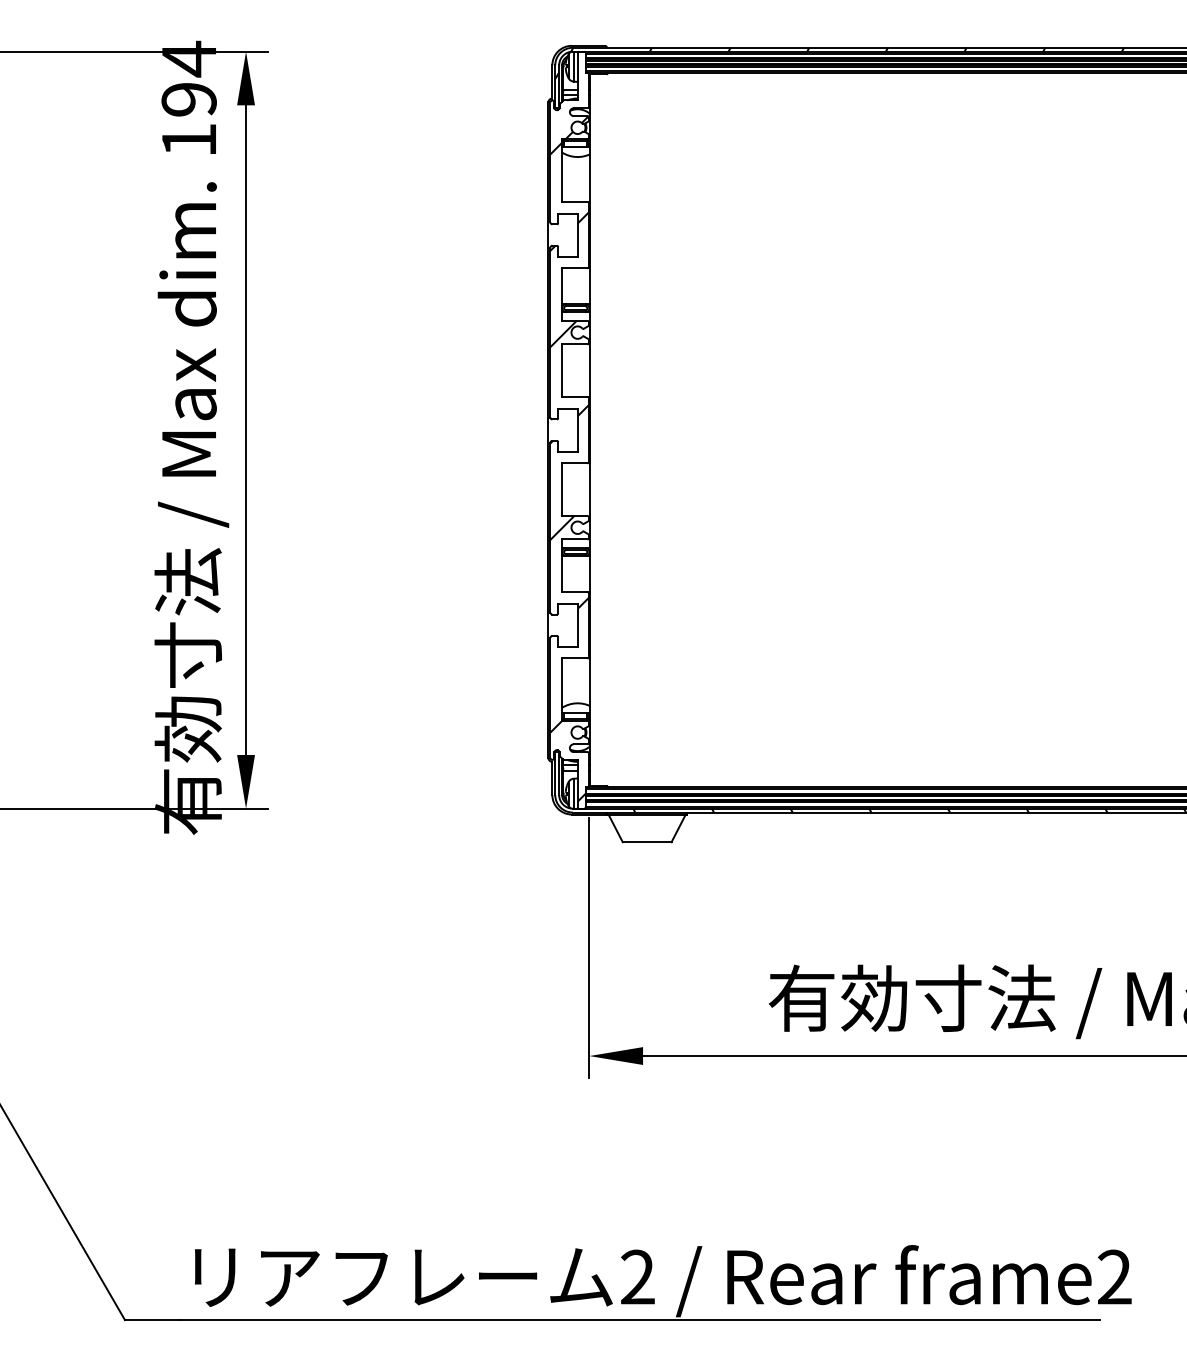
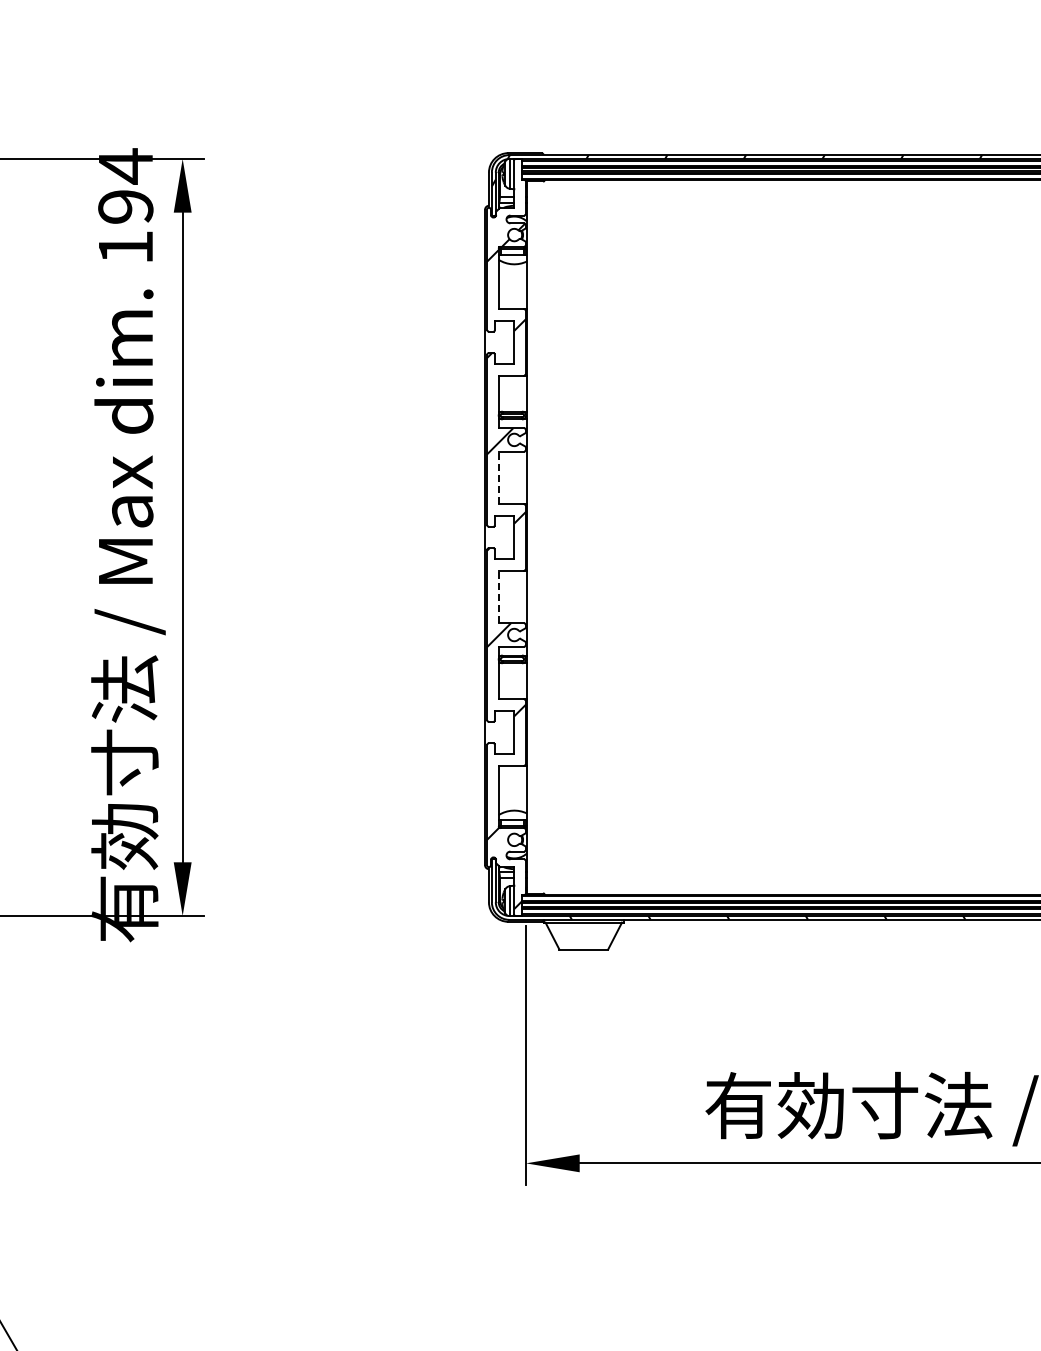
line: (562, 370) -> (499, 477), solid -> dashed
line: (562, 489) -> (499, 596), solid -> dashed

